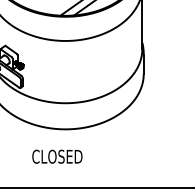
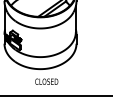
text: (56, 156) -> (46, 81), moved

